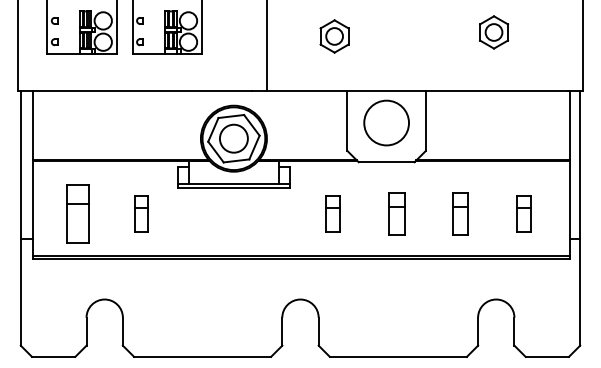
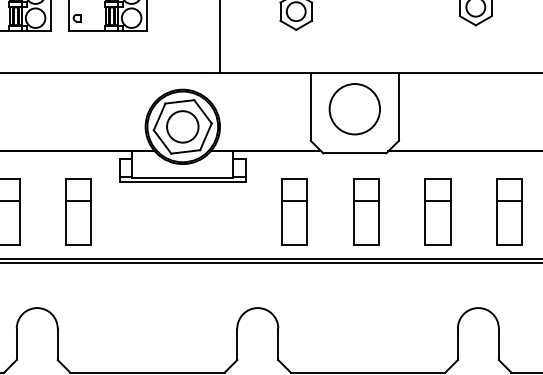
part: (141, 213) -> (78, 211), size x1.67
part: (332, 213) -> (293, 211), size x1.67
part: (396, 213) -> (365, 211), size x1.43
part: (460, 213) -> (438, 211), size x1.43
part: (523, 213) -> (509, 211), size x1.67

